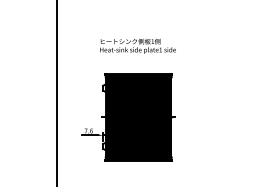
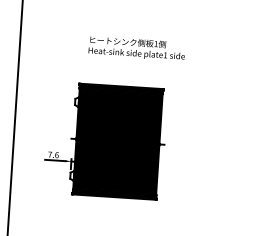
text: (137, 45) -> (136, 47), moved

